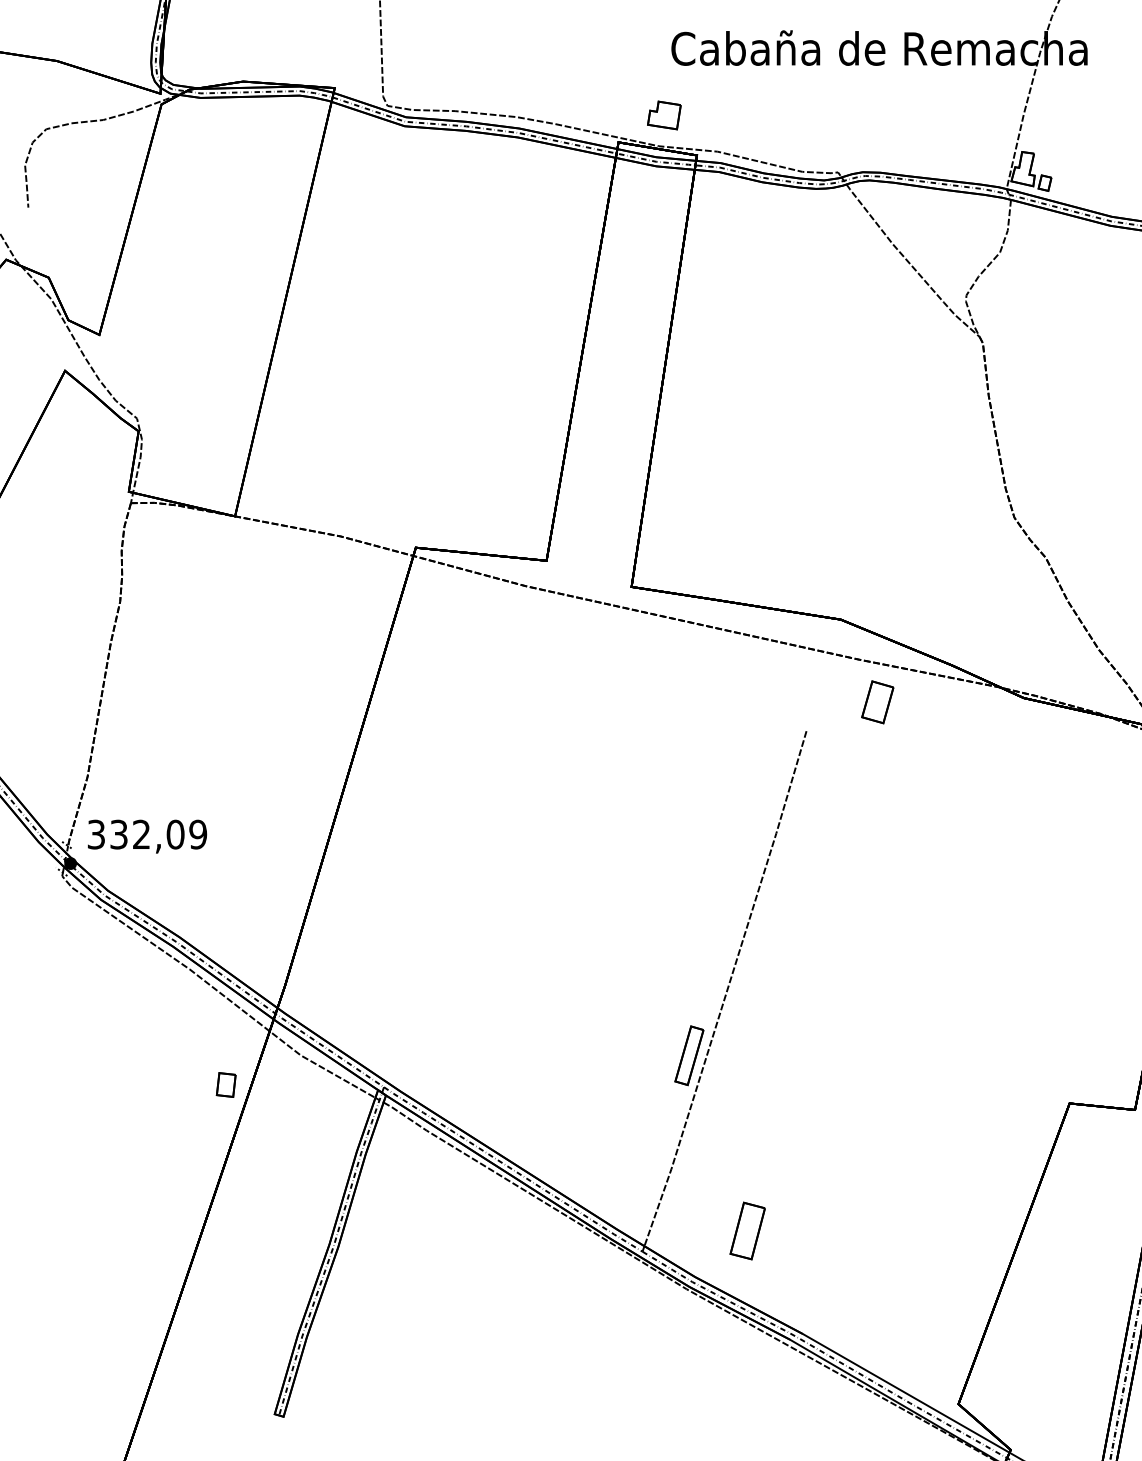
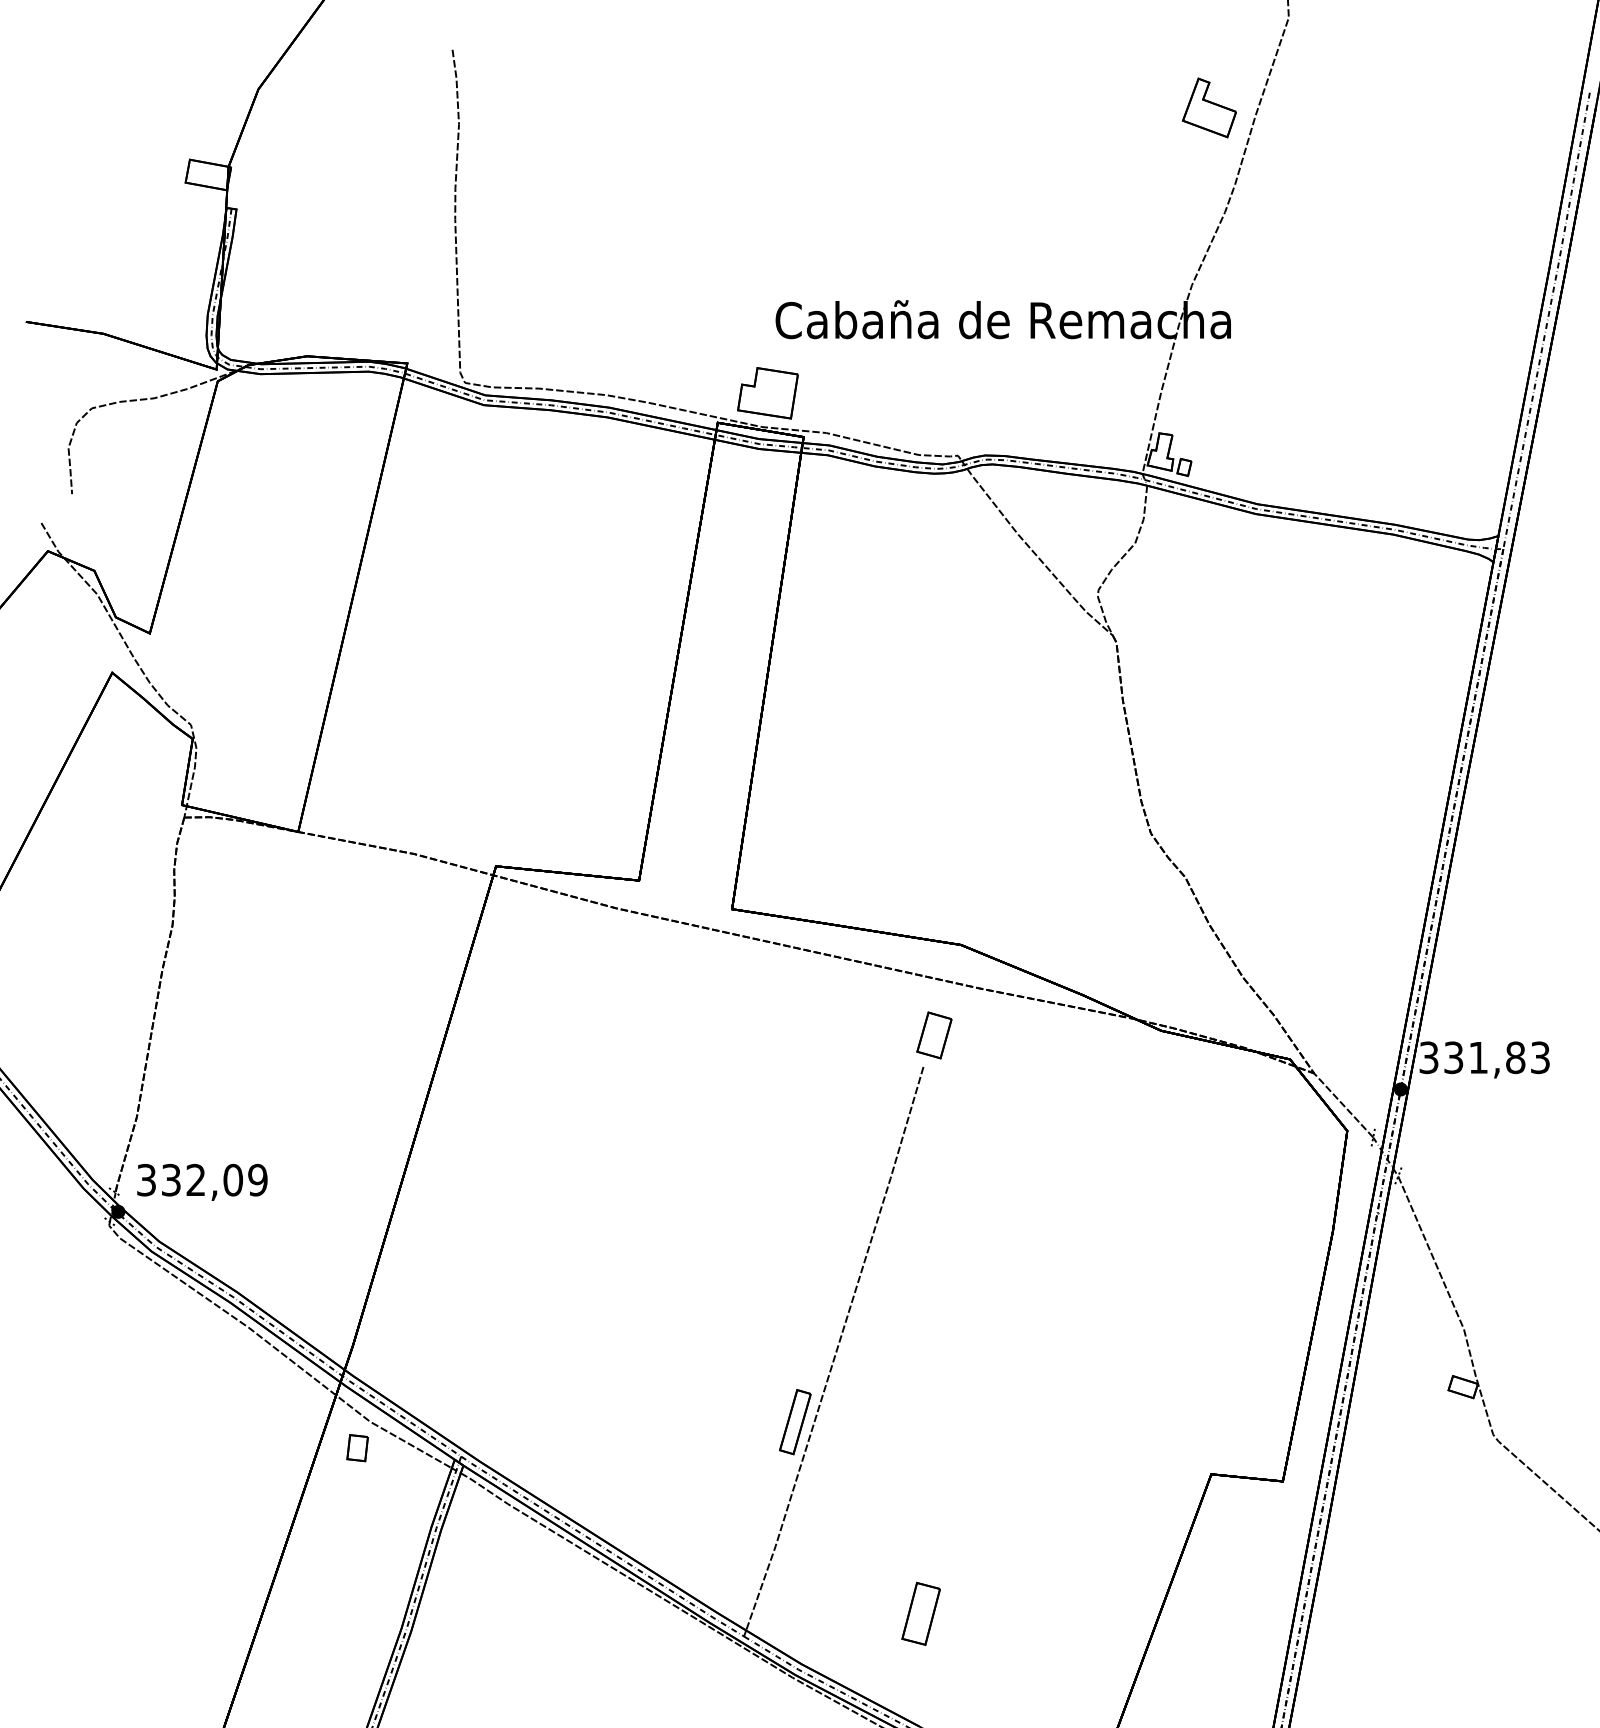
part: (663, 115) -> (767, 393), size x1.67
part: (877, 702) -> (934, 1035), moved
part: (226, 1085) -> (357, 1448), moved
part: (747, 1230) -> (920, 1613), moved

